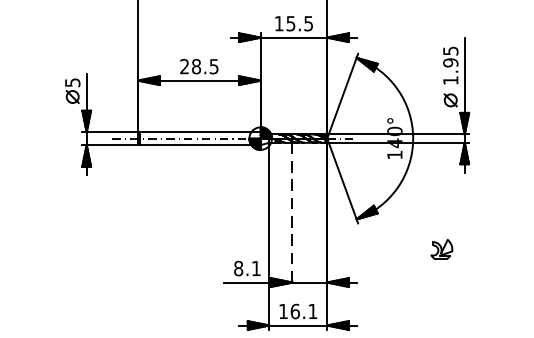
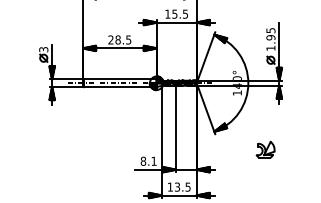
text: (72, 82) -> (43, 49), 5 -> 3
line: (291, 215) -> (175, 129), dashed -> solid
part: (441, 248) -> (265, 149), size x1.43
text: (303, 310) -> (182, 186), 16.1 -> 13.5

